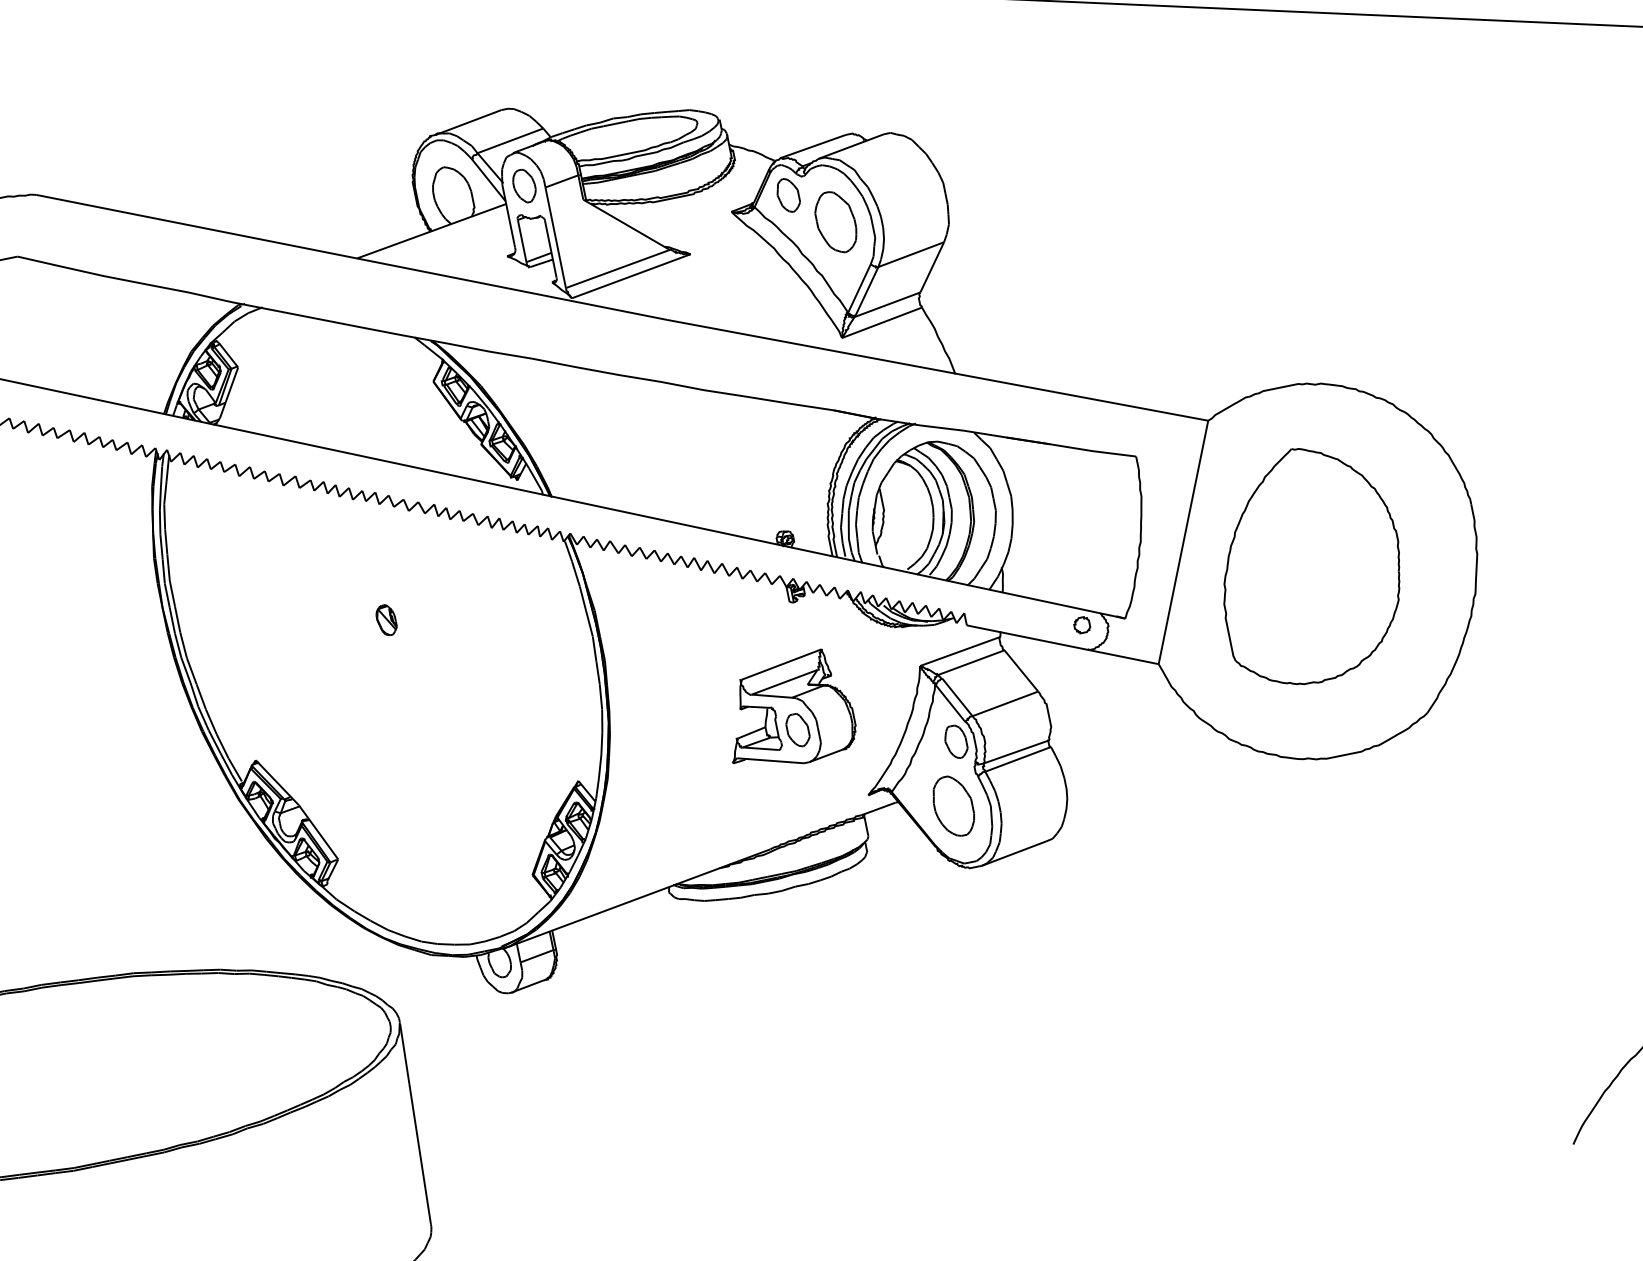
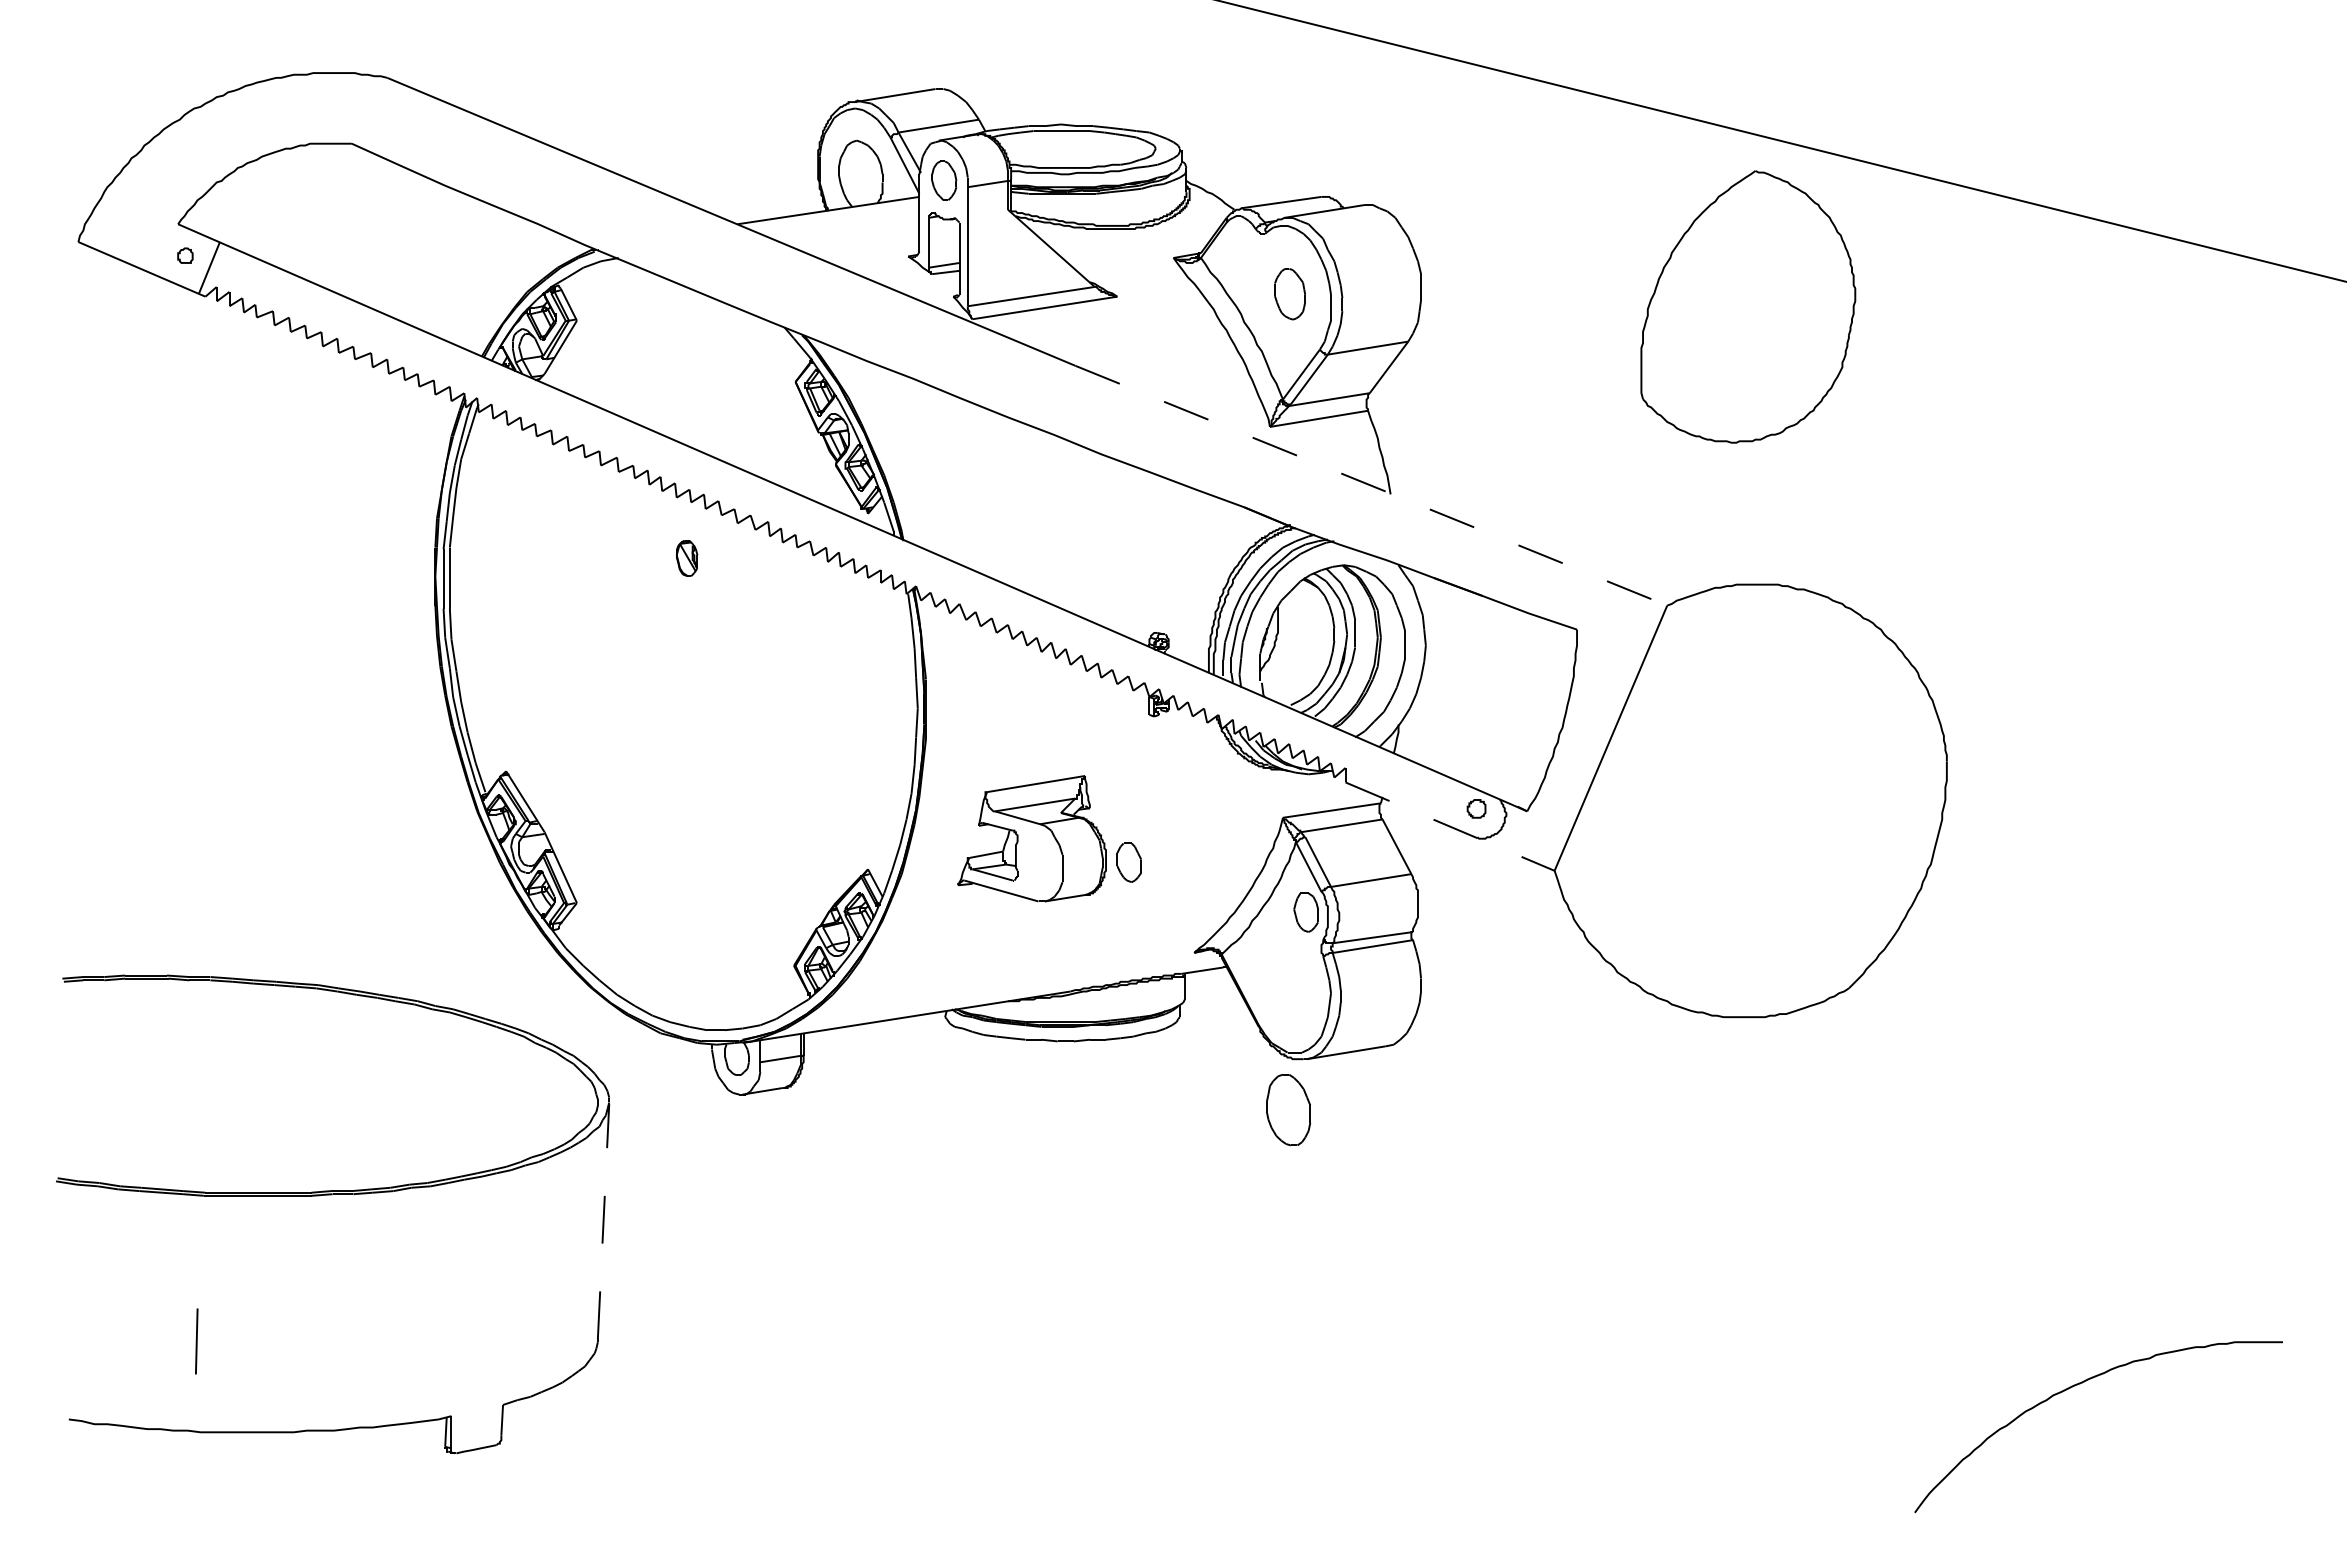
part: (787, 195) -> (1241, 252), removed
part: (835, 222) -> (1289, 294), size x0.7
line: (937, 370) -> (1371, 485), solid -> dashed
part: (1309, 564) -> (1748, 306), moved
part: (386, 620) -> (687, 558), moved
line: (1063, 644) -> (1450, 826), solid -> dashed
part: (787, 711) -> (1031, 838), moved
part: (953, 806) -> (1288, 1110), moved
line: (415, 1123) -> (603, 1221), solid -> dashed

